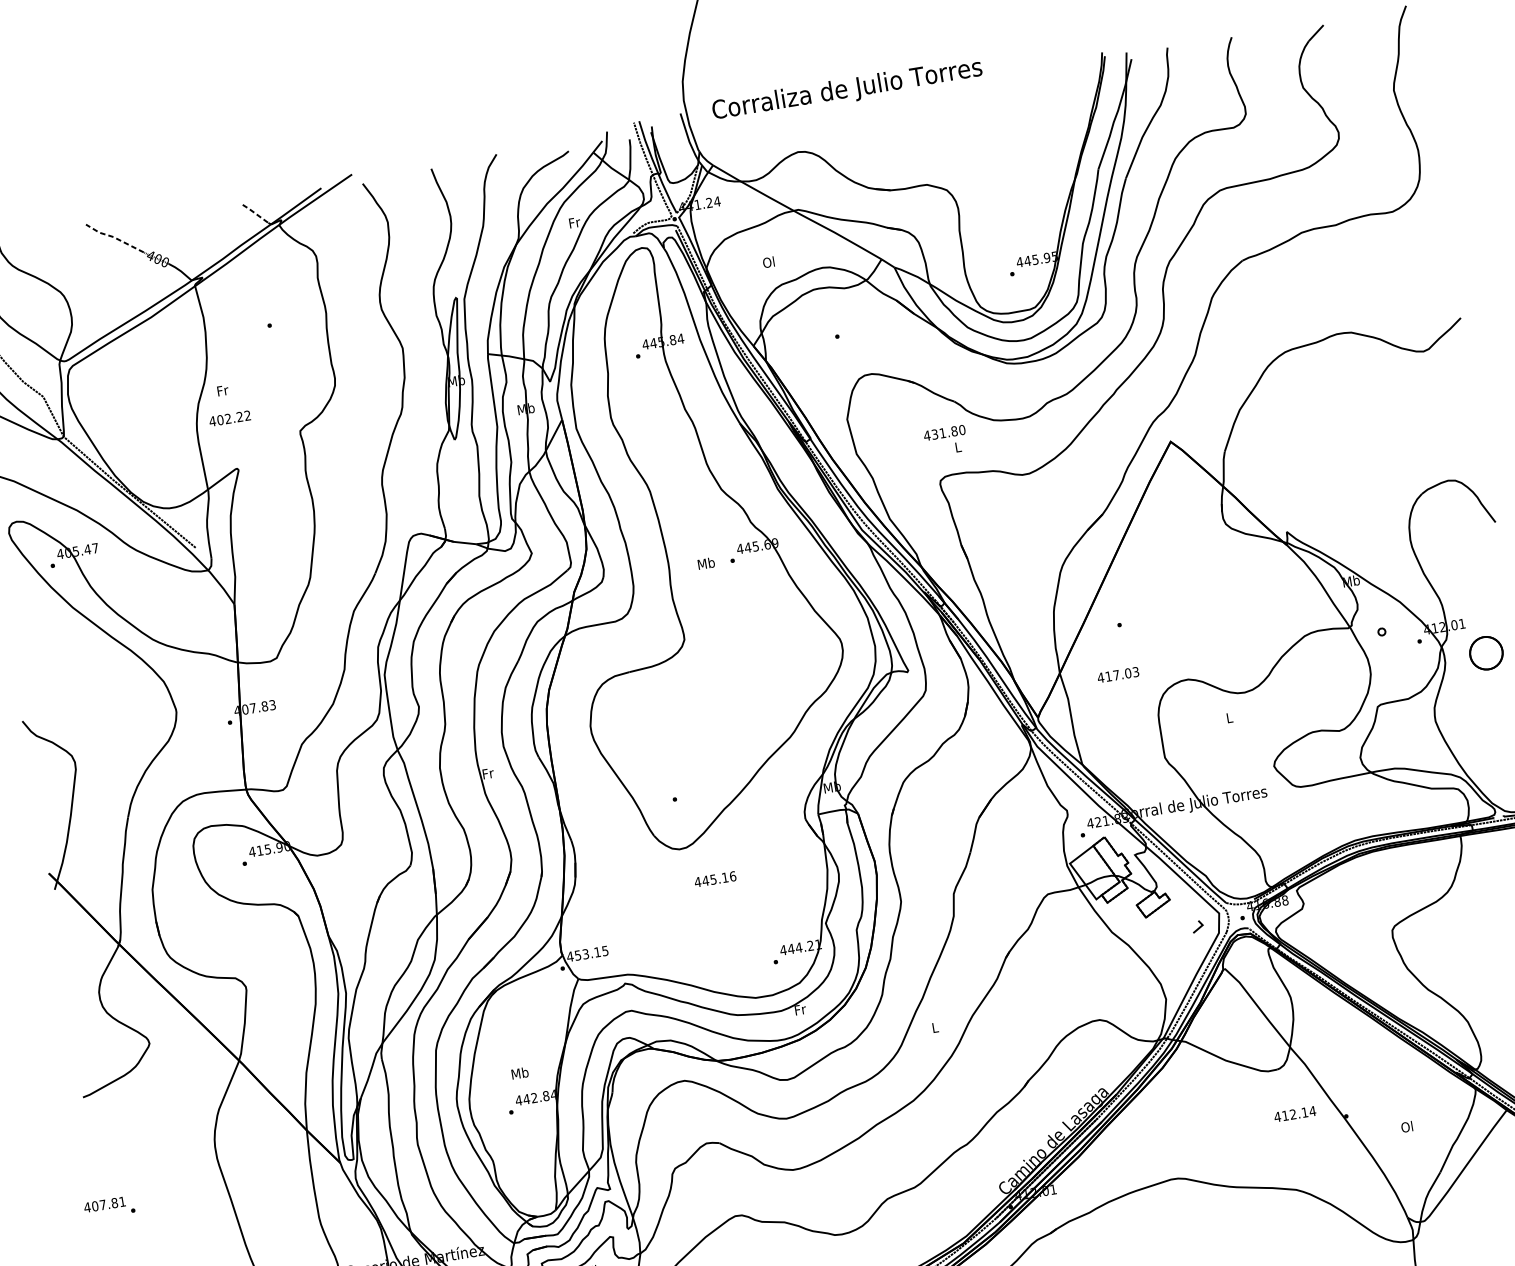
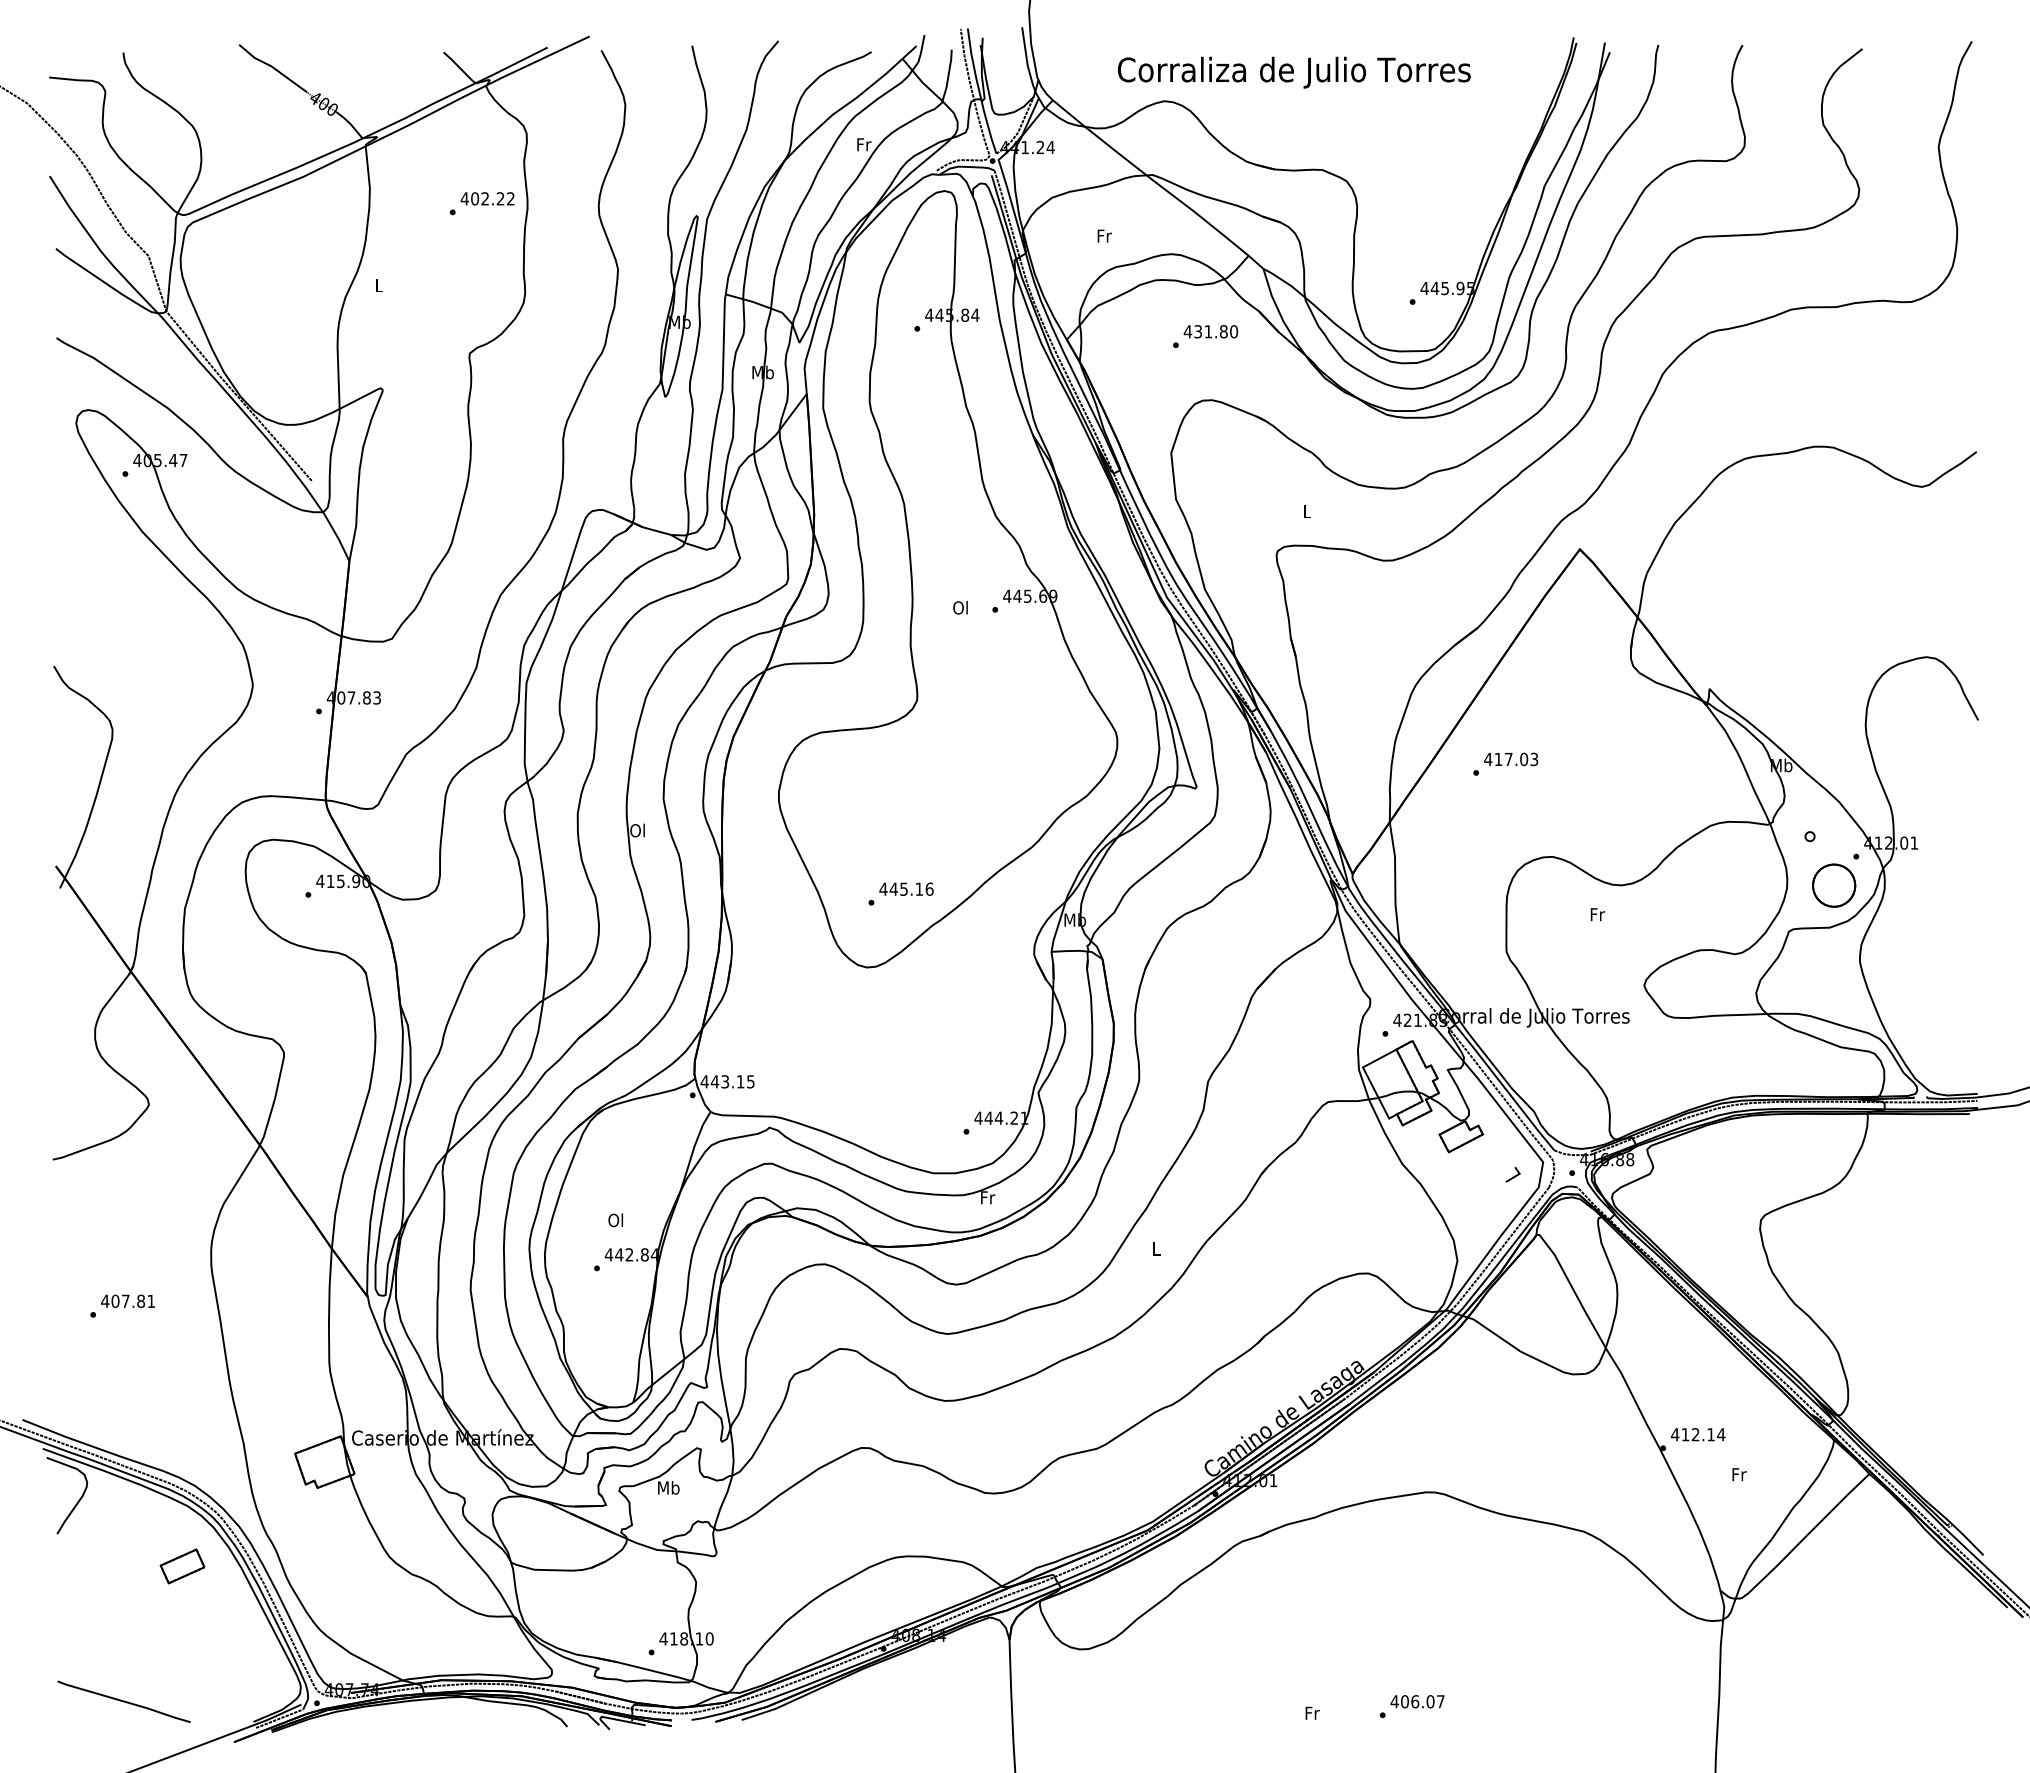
text: (846, 90) -> (1293, 72), moved
line: (254, 213) -> (457, 65), dashed -> solid
line: (114, 236) -> (272, 66), dashed -> solid
text: (768, 262) -> (1103, 235), Ol -> Fr
text: (222, 390) -> (379, 285), Fr -> L
text: (229, 418) -> (487, 198), moved
text: (944, 432) -> (1210, 331), moved
text: (705, 563) -> (960, 607), Mb -> Ol
part: (1486, 653) -> (1834, 885), moved
text: (1118, 675) -> (1511, 759), moved
text: (1229, 717) -> (1597, 914), L -> Fr
text: (487, 773) -> (637, 830), Fr -> Ol
text: (715, 878) -> (906, 888), moved
text: (577, 955) -> (714, 1081), 453.15 -> 443.15
text: (520, 1073) -> (616, 1220), Mb -> Ol
text: (1295, 1113) -> (1698, 1434), moved
text: (1406, 1126) -> (1738, 1474), Ol -> Fr
text: (104, 1204) -> (127, 1300), moved

